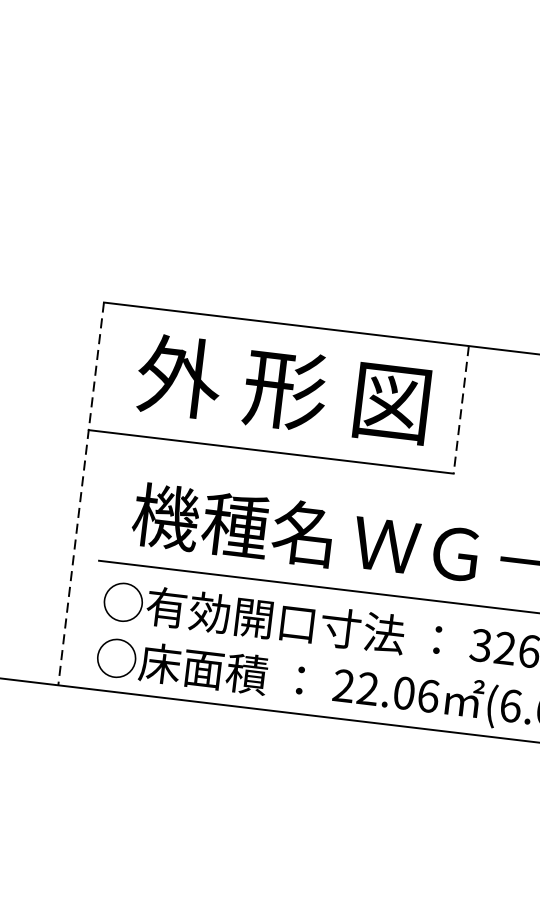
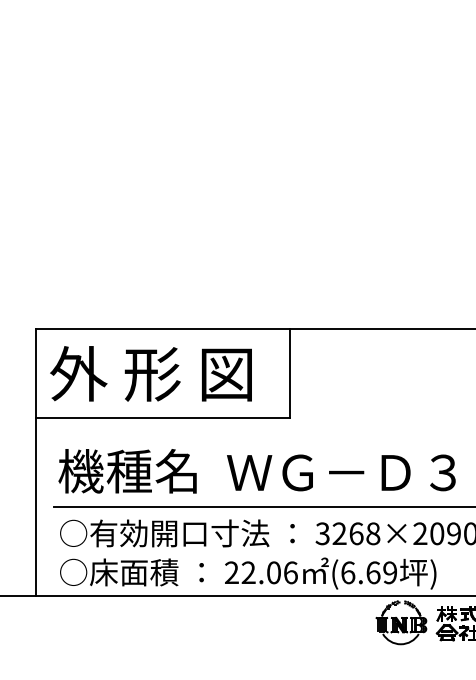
text: (282, 388) -> (150, 373), moved
line: (460, 411) -> (289, 374), dashed -> solid
line: (80, 493) -> (35, 462), dashed -> solid
text: (232, 525) -> (127, 471), moved

